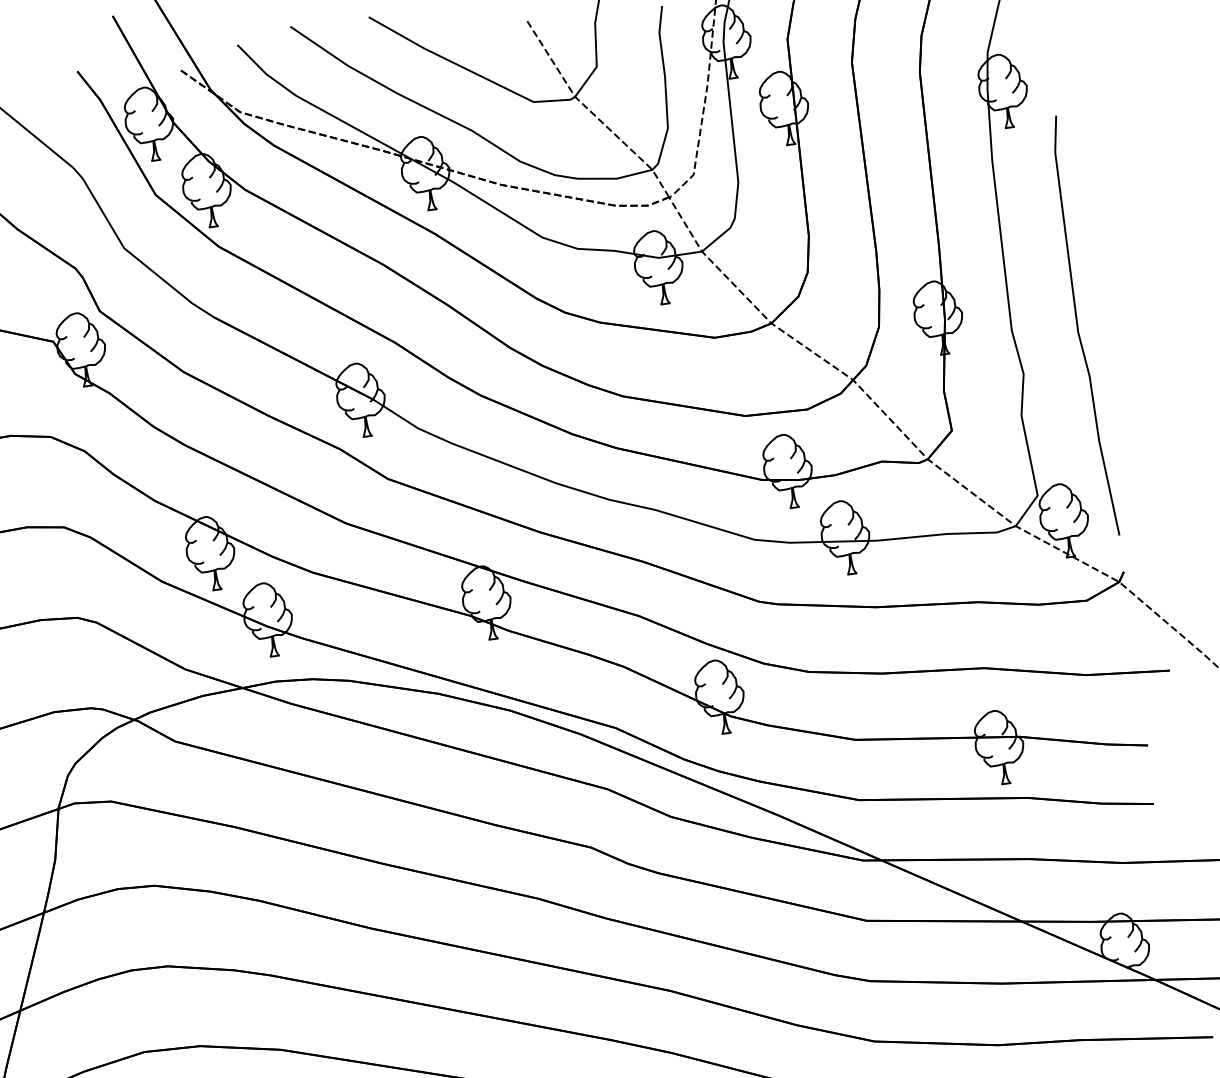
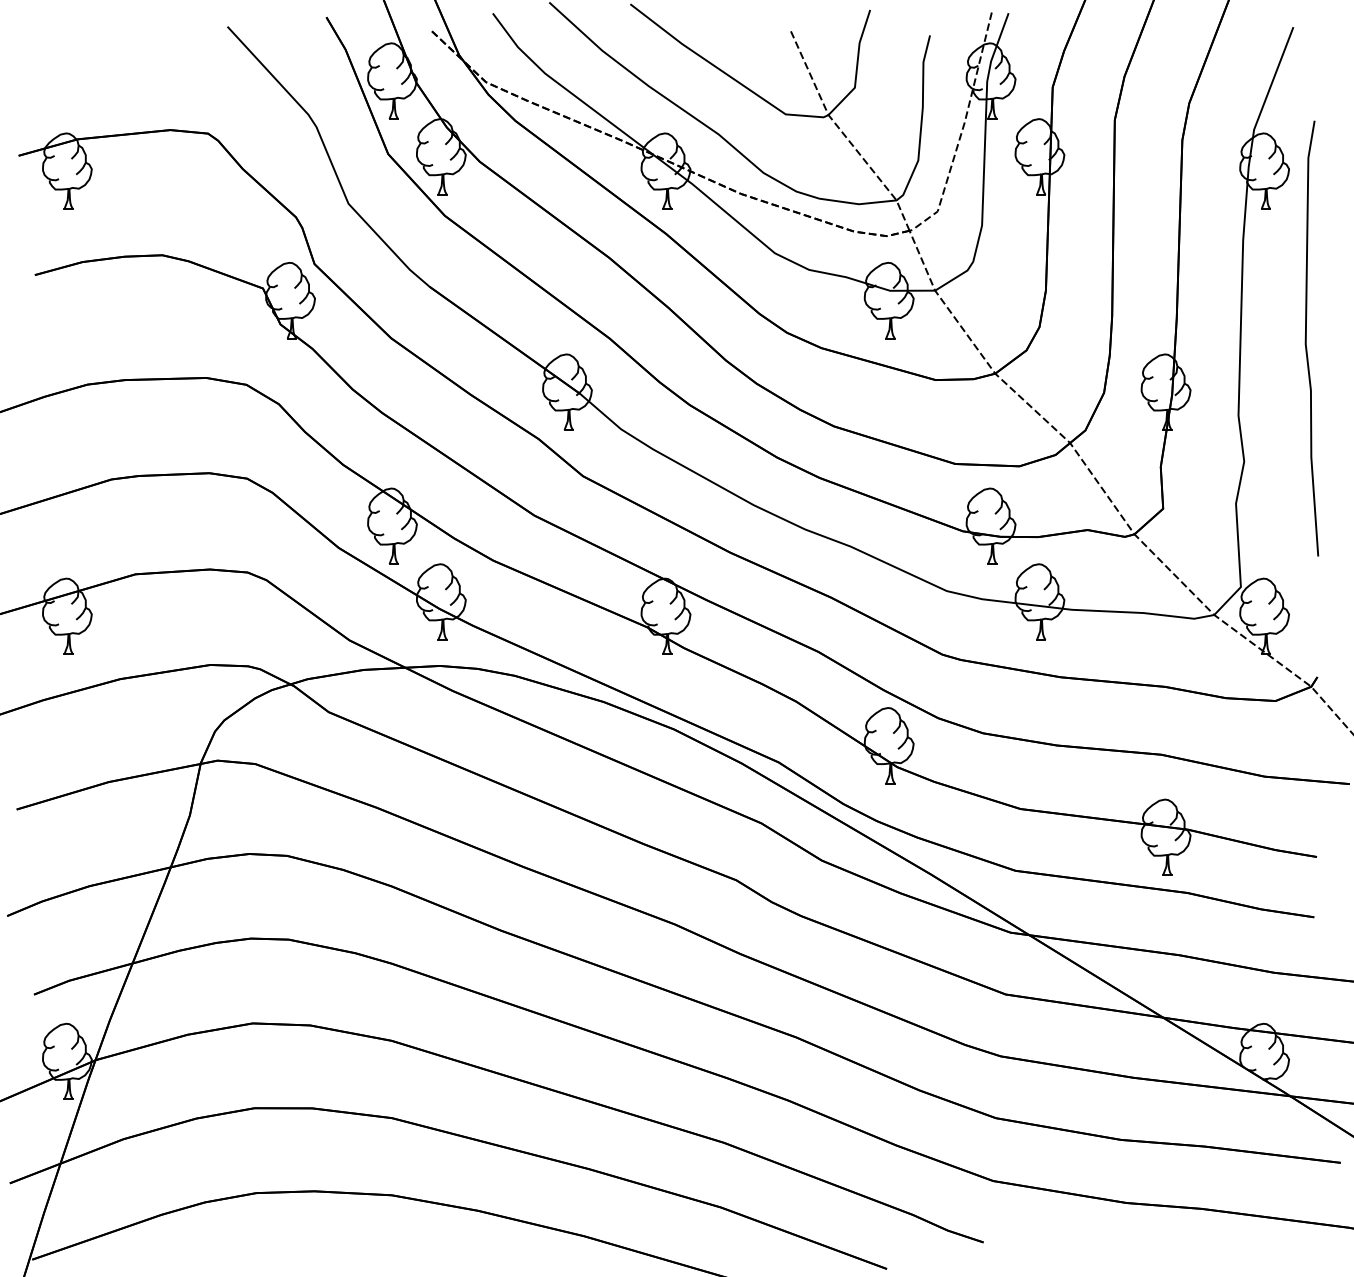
curve: (1078, 326) -> (1306, 338), moved

